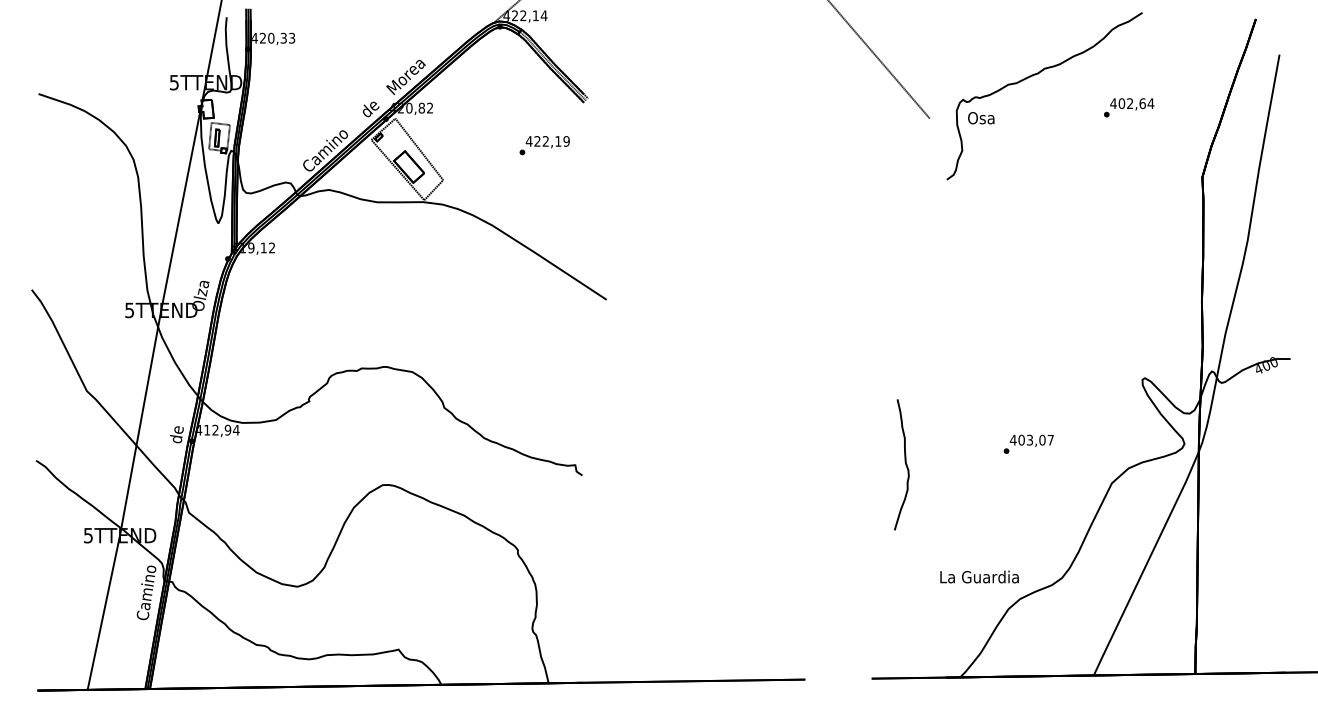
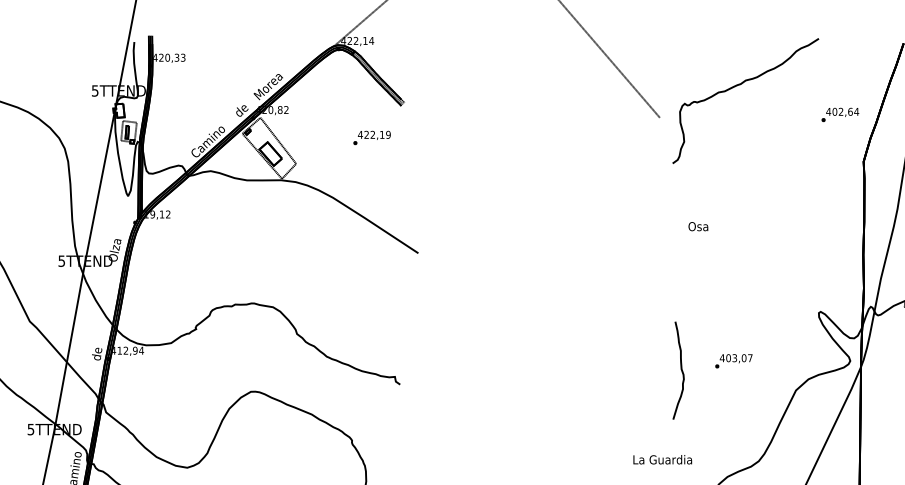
text: (1129, 107) -> (840, 114), moved
text: (981, 118) -> (698, 226), moved
curve: (904, 462) -> (680, 368), moved
text: (979, 576) -> (662, 459), moved

